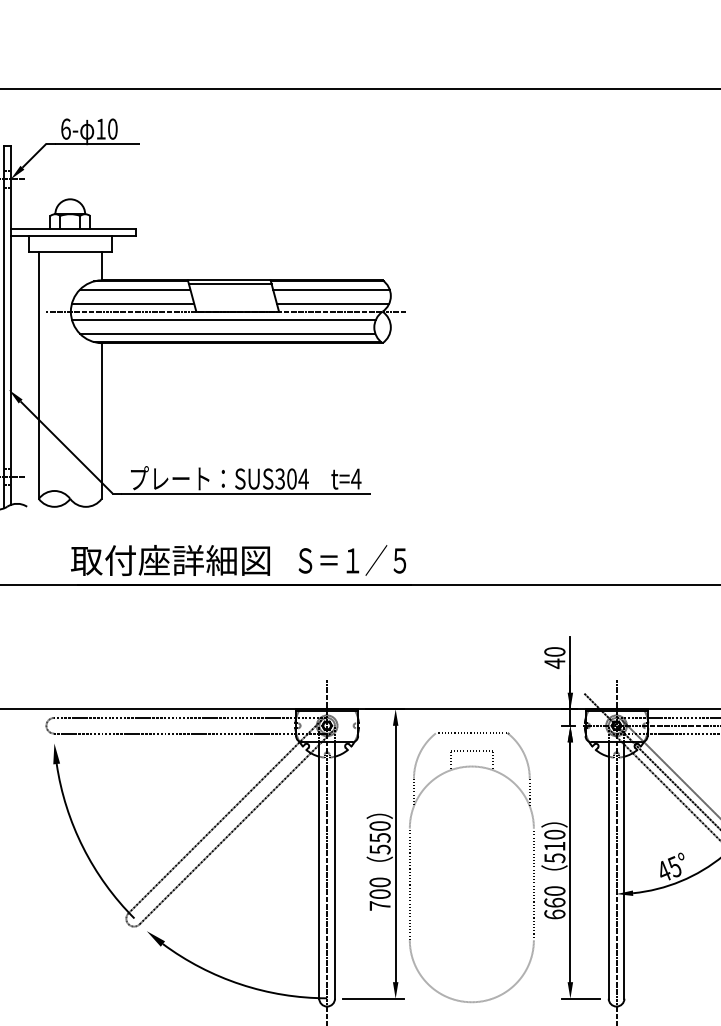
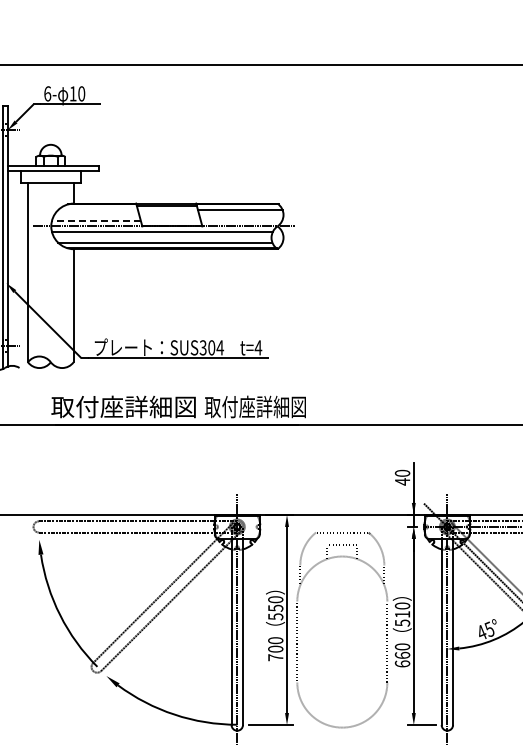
line: (134, 289) -> (97, 210), removed
line: (131, 303) -> (95, 220), solid -> dashed
line: (332, 303) -> (241, 220), removed
text: (350, 559) -> (254, 406), Ｓ＝１／５ -> 取付座詳細図

